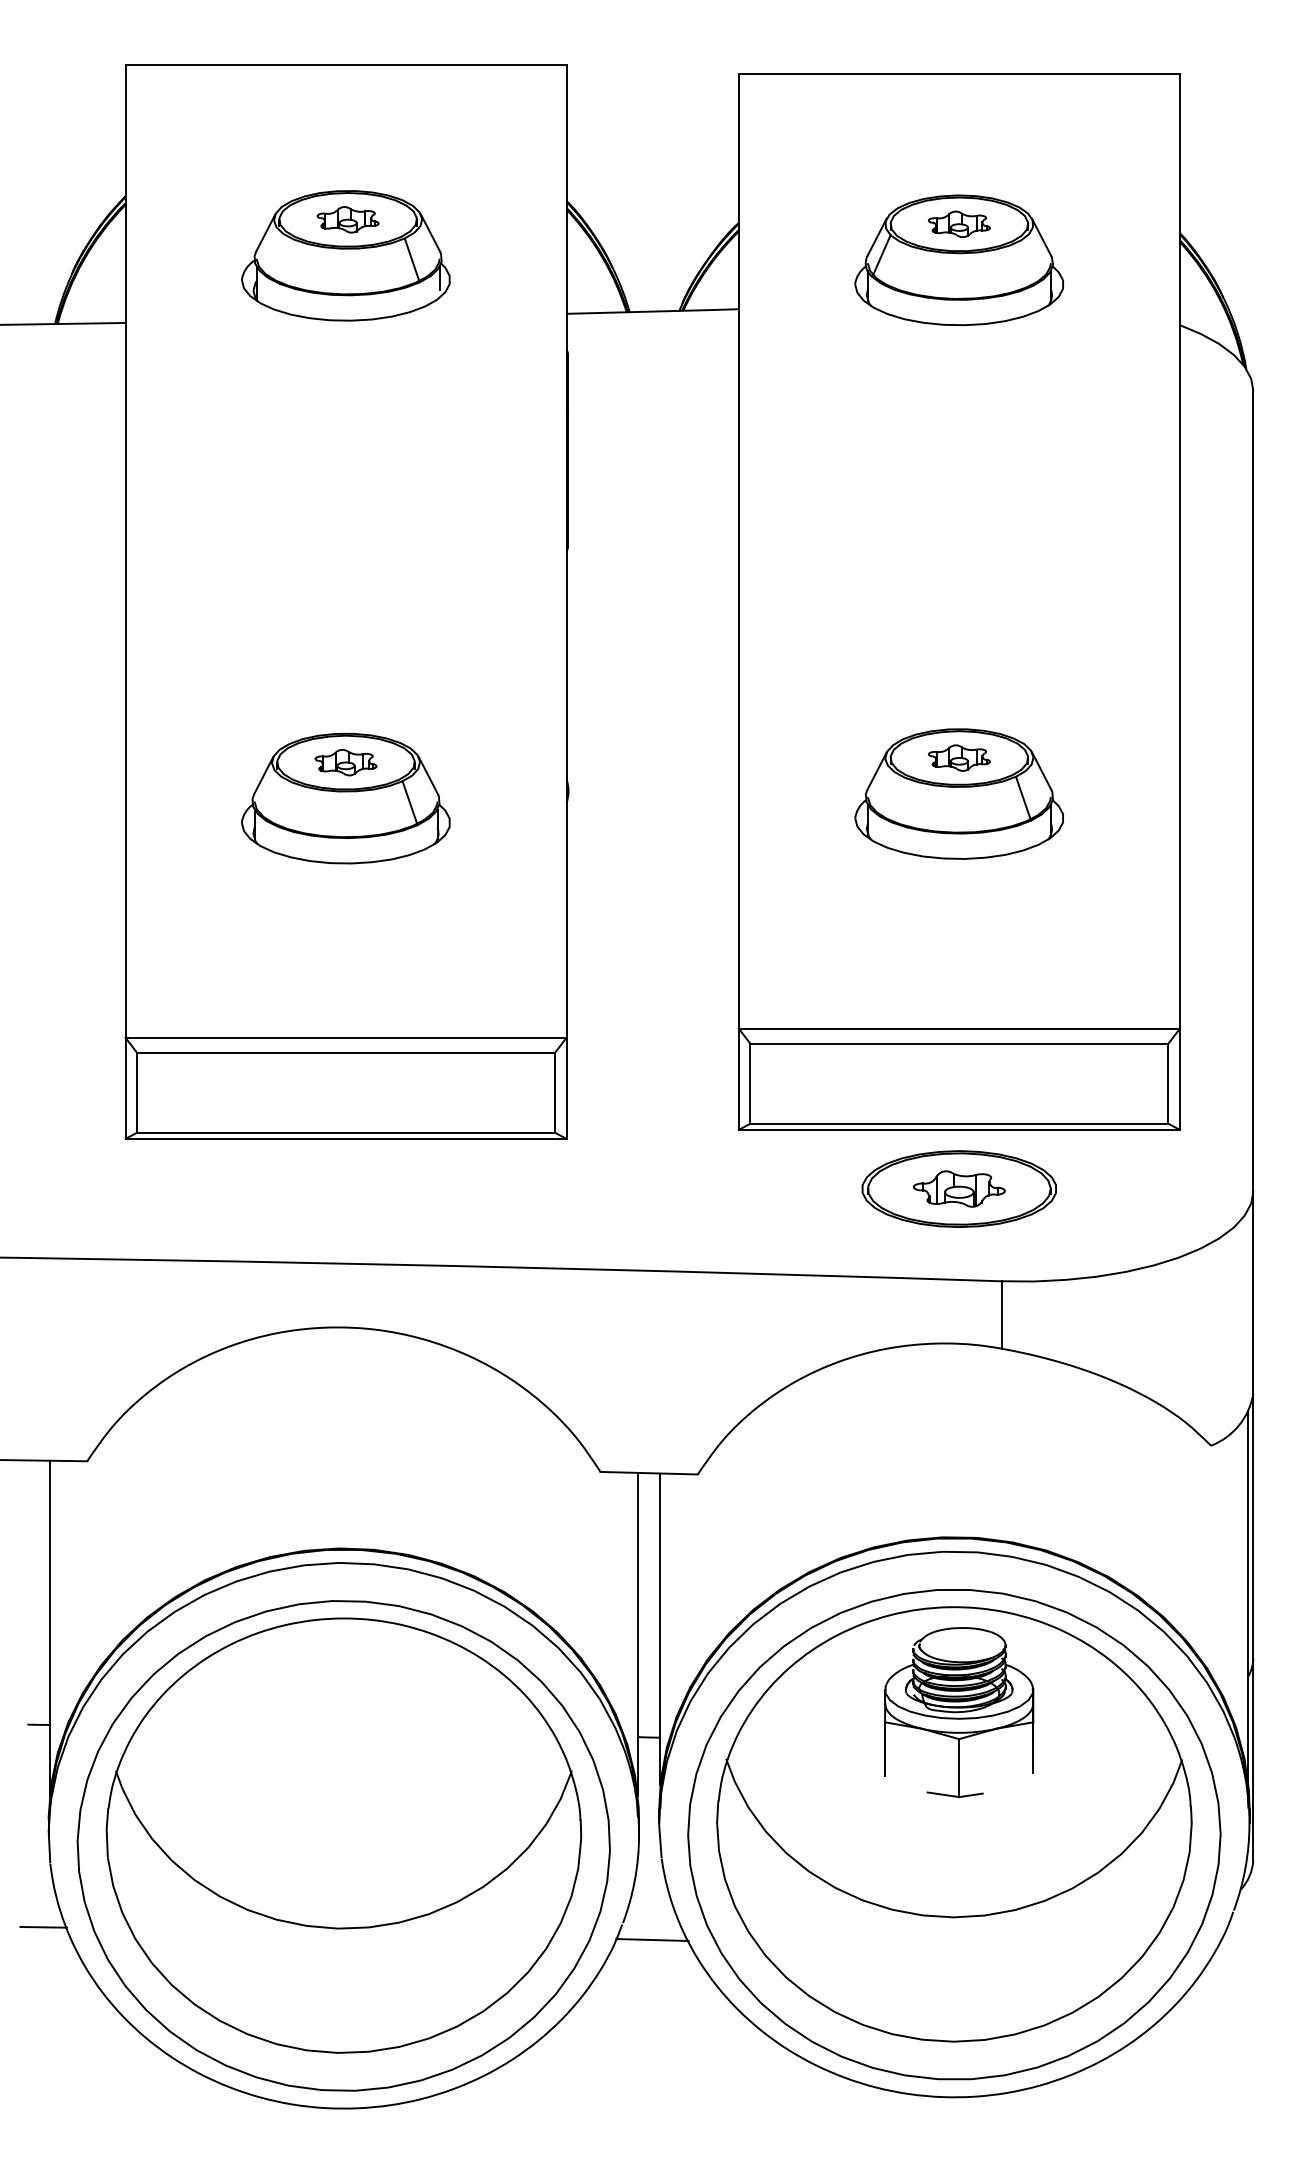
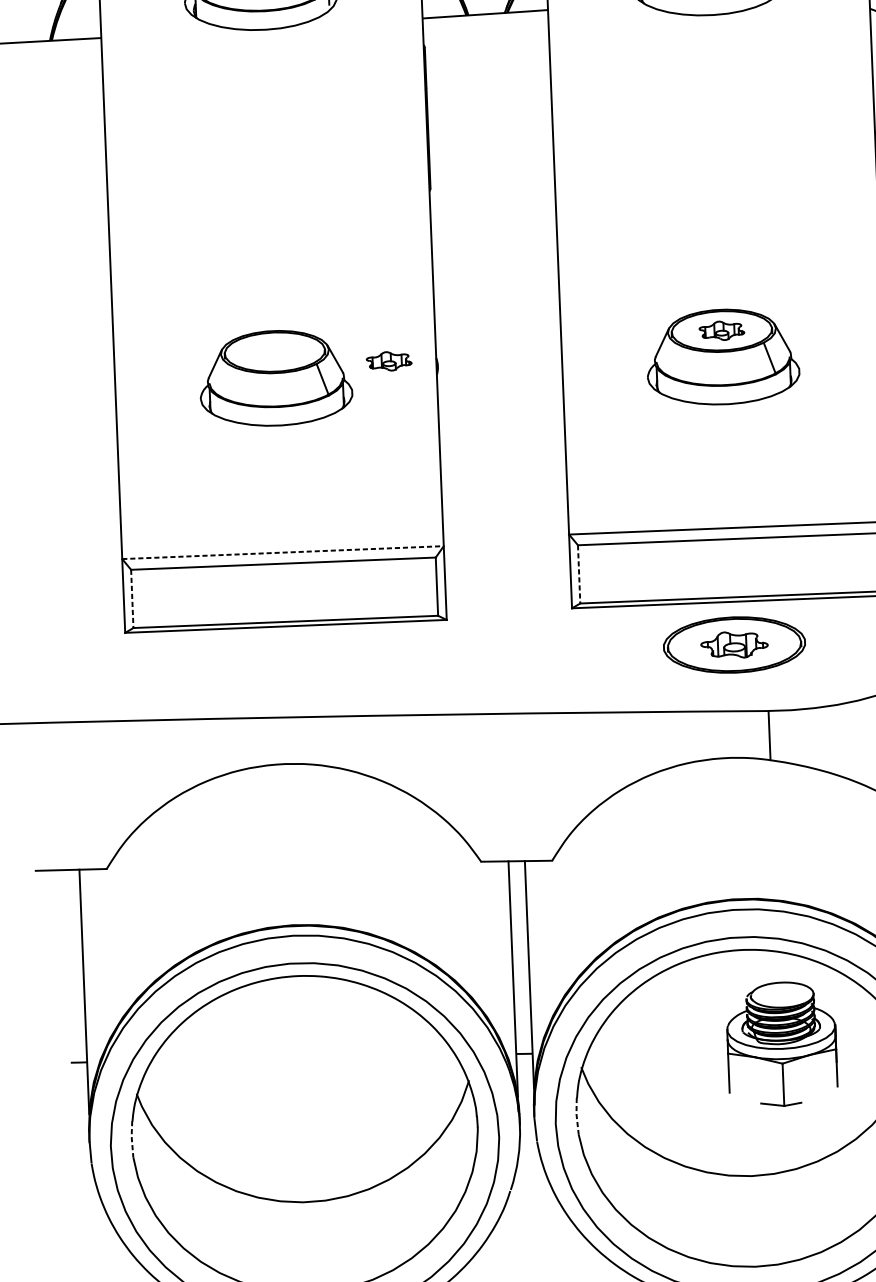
part: (345, 762) -> (388, 361), moved
line: (346, 1037) -> (283, 552), solid -> dashed
line: (750, 1083) -> (579, 574), solid -> dashed
line: (137, 1092) -> (132, 598), solid -> dashed
part: (959, 1712) -> (782, 1044), moved
line: (717, 1825) -> (576, 1116), solid -> dashed
line: (106, 1832) -> (131, 1139), solid -> dashed
line: (43, 1926) -> (88, 1209), removed
line: (652, 1940) -> (532, 1201), removed

